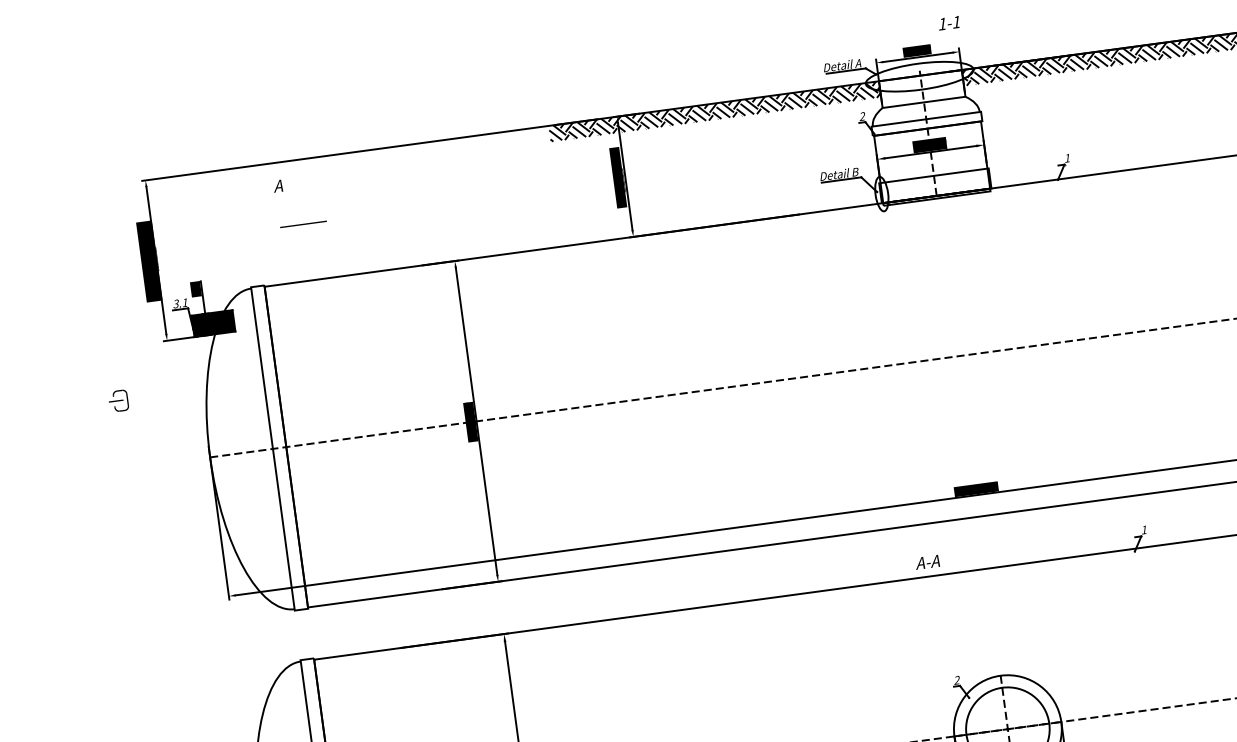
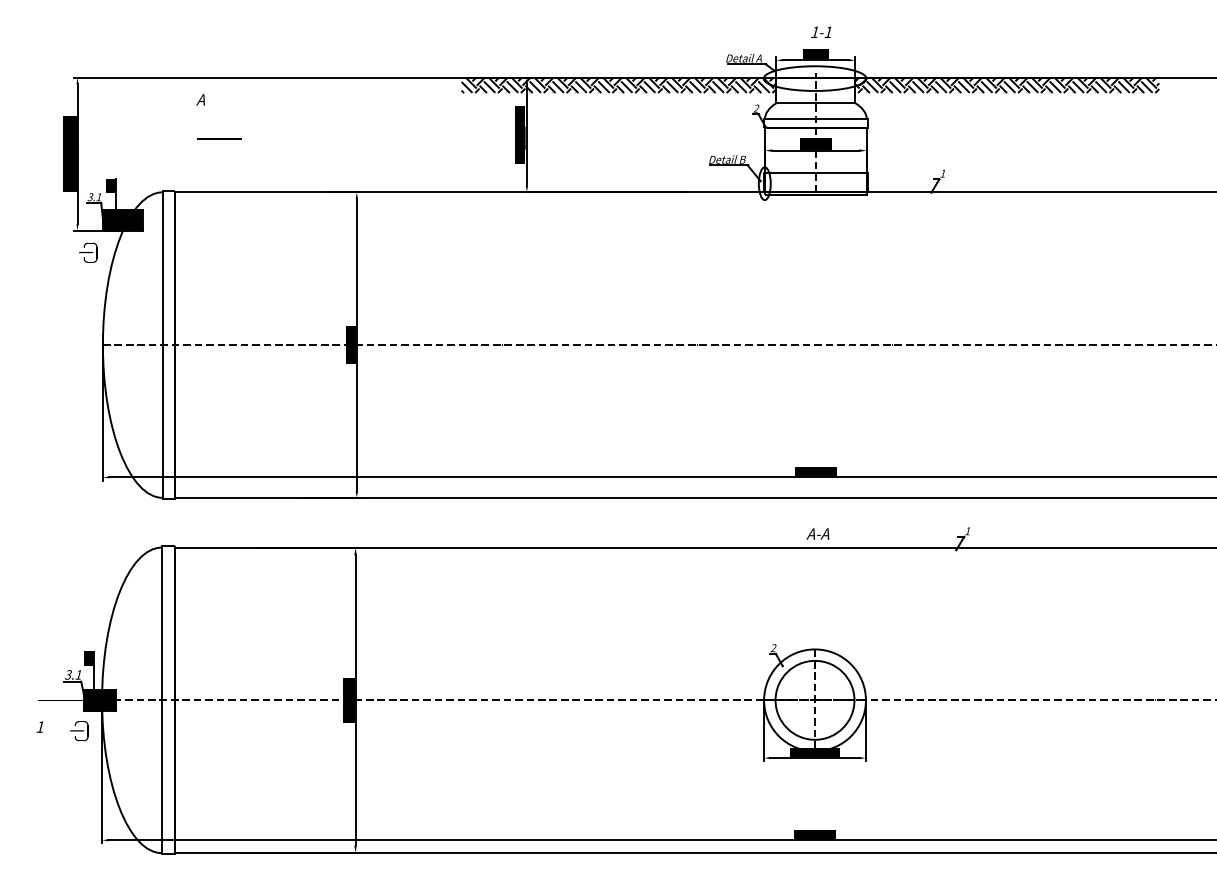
text: (948, 22) -> (820, 31), moved
part: (118, 400) -> (88, 252), moved
text: (926, 561) -> (817, 533), moved

